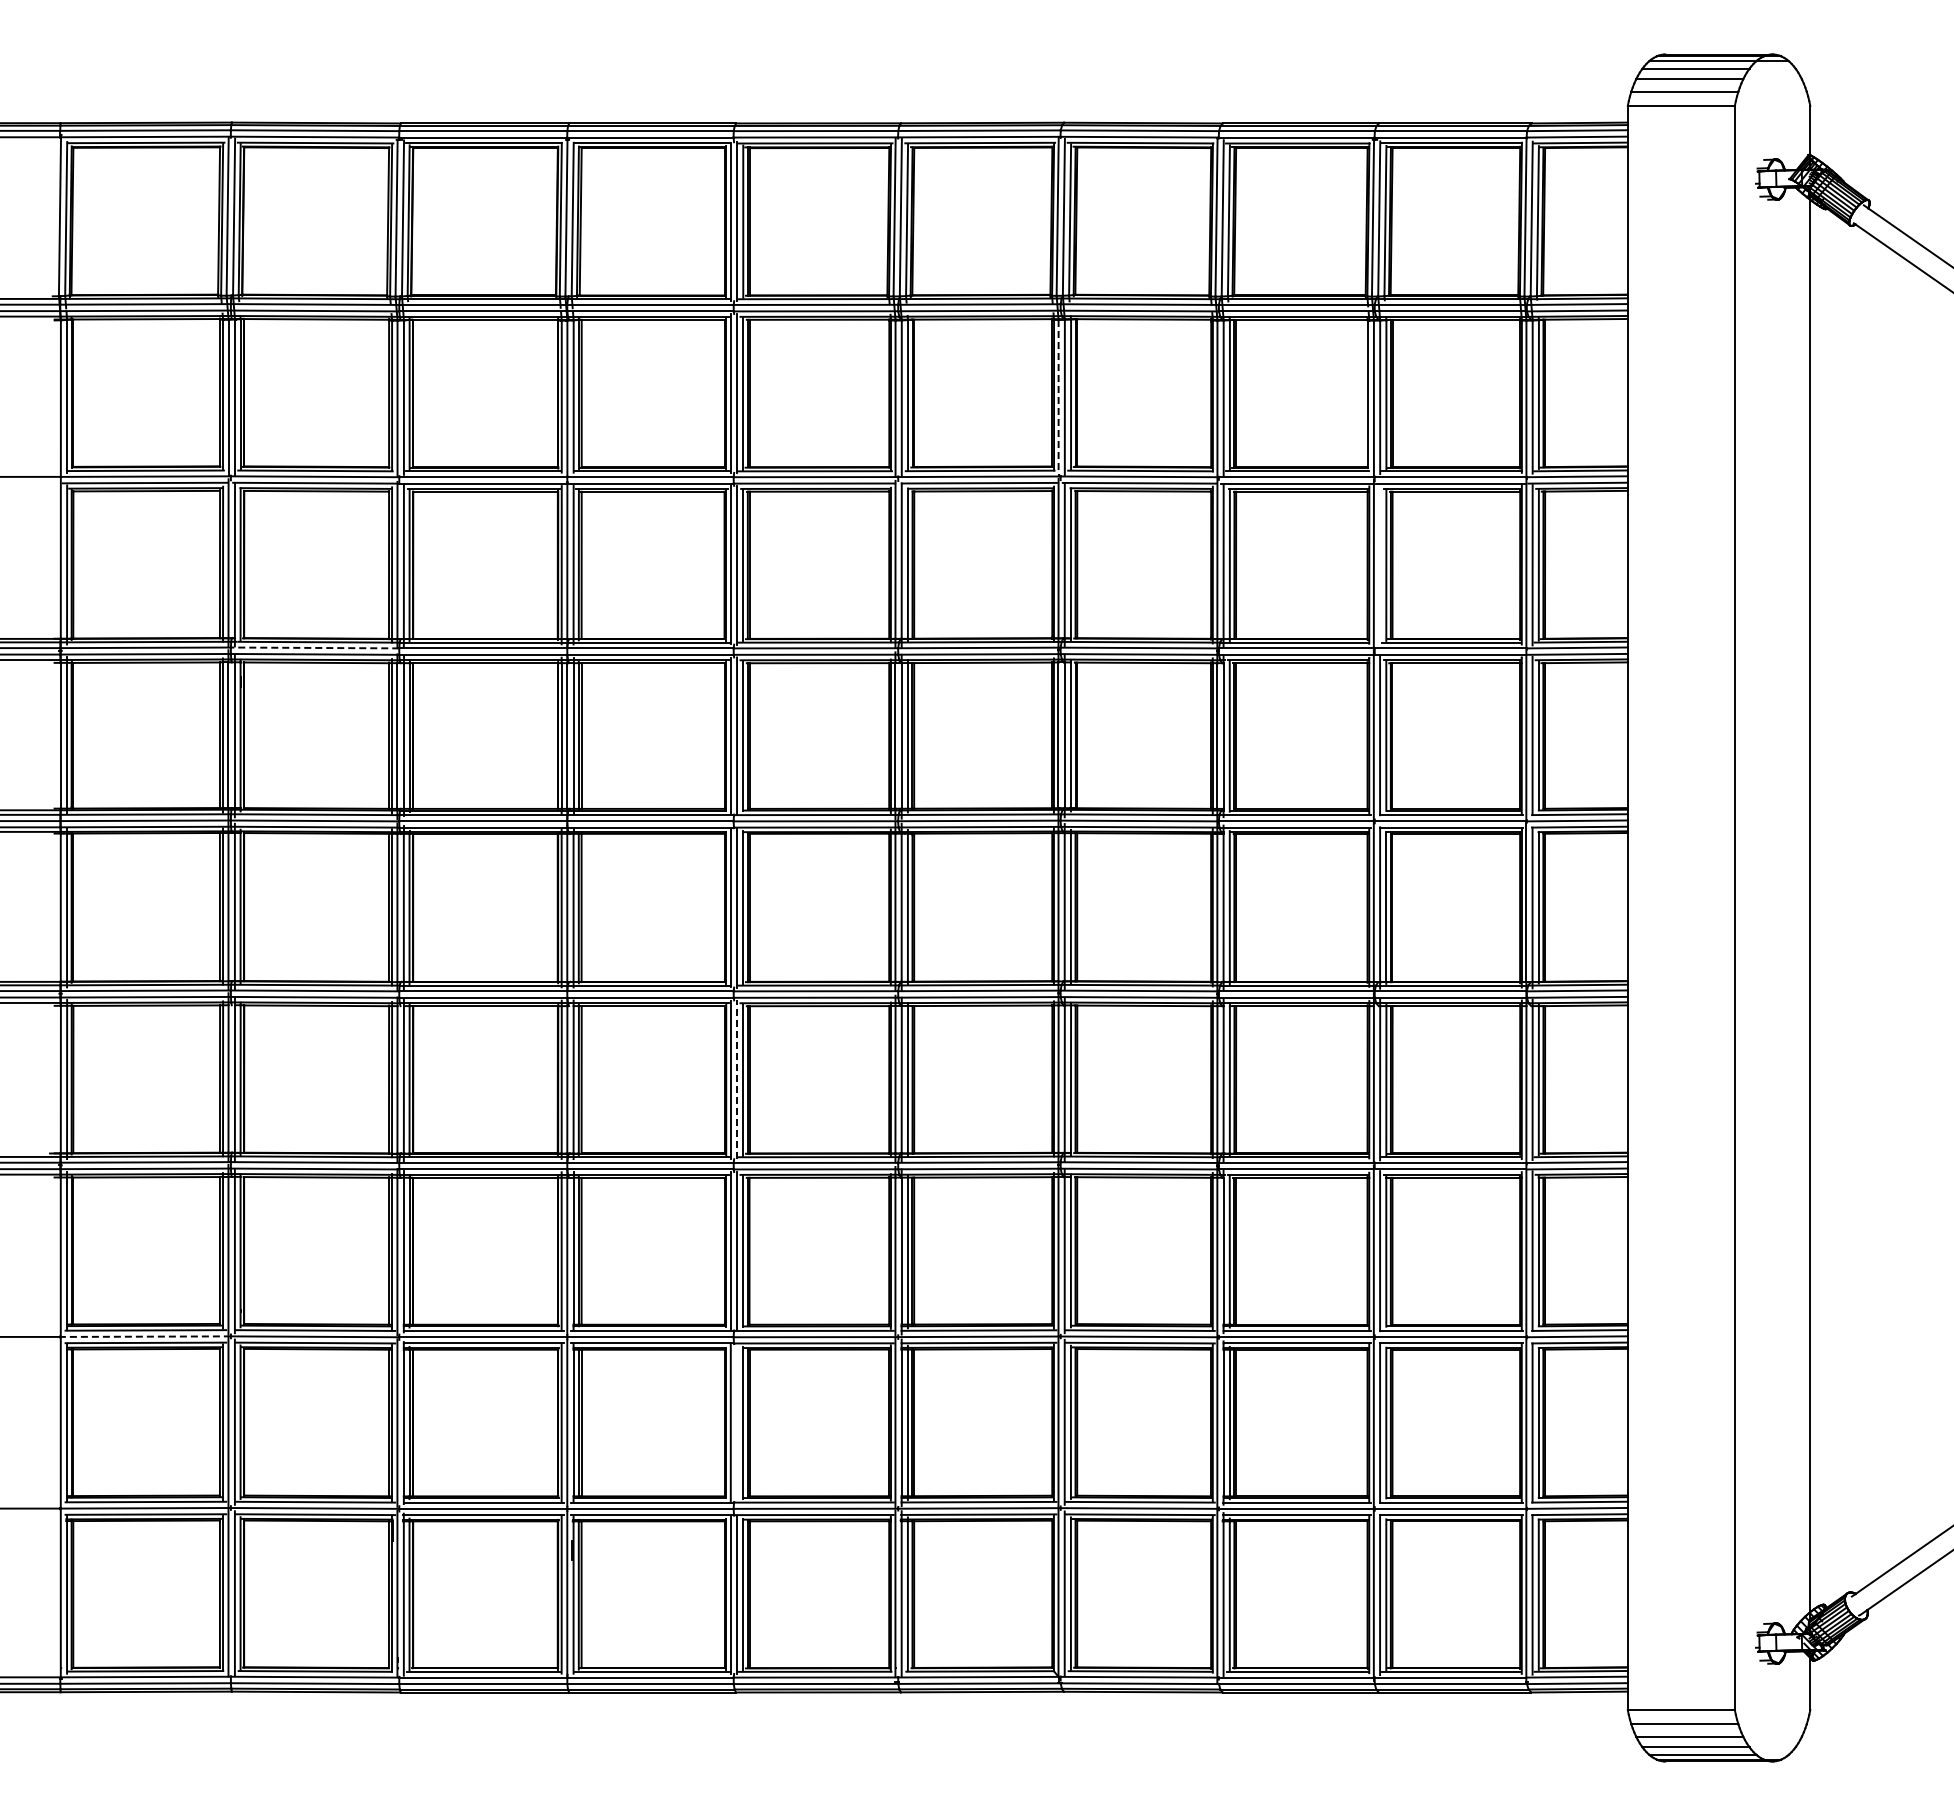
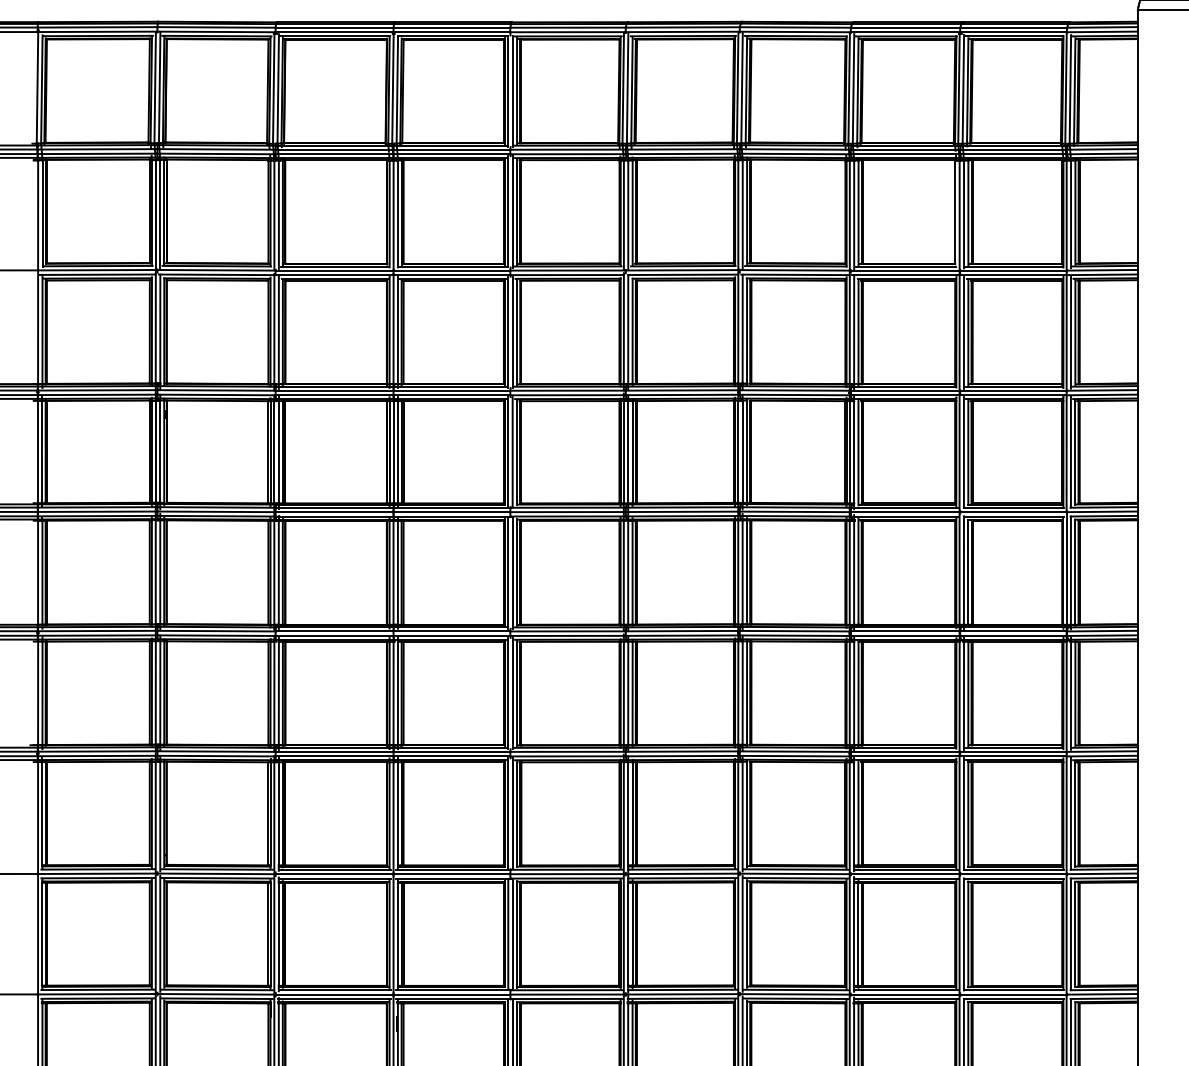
line: (1058, 398) -> (738, 215), dashed -> solid
line: (1380, 565) -> (964, 332), added
line: (314, 647) -> (216, 390), dashed -> solid
line: (737, 1079) -> (512, 693), dashed -> solid
line: (145, 1336) -> (97, 873), dashed -> solid
line: (737, 1423) -> (512, 934), added

